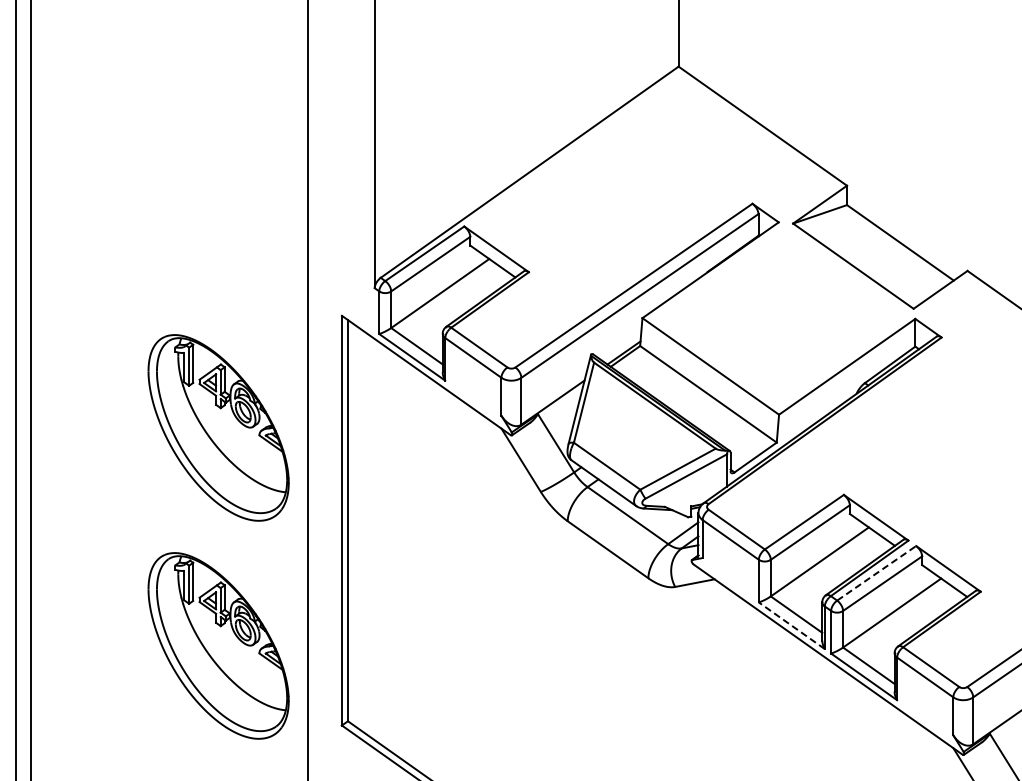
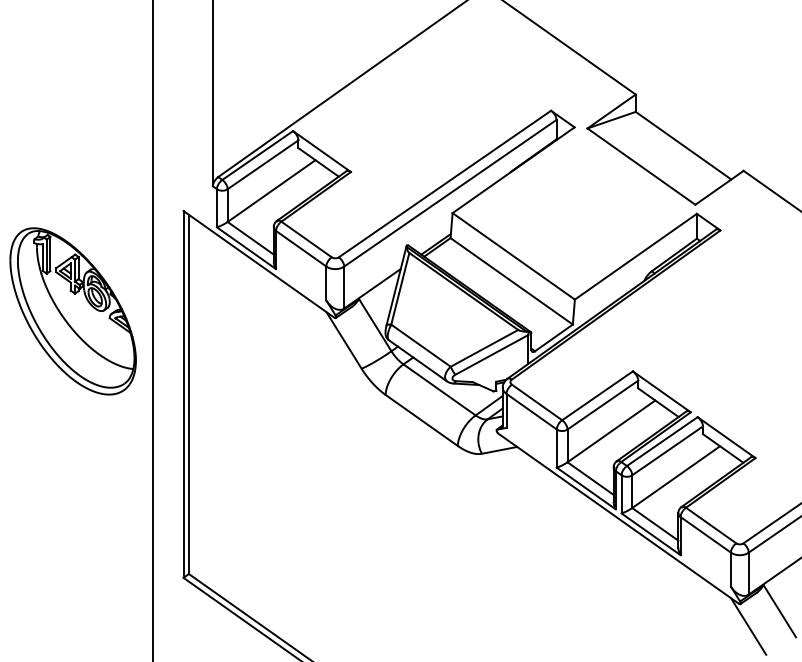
line: (877, 573) -> (663, 441), dashed -> solid
line: (791, 625) -> (586, 488), dashed -> solid
part: (218, 645) -> (73, 506), removed

